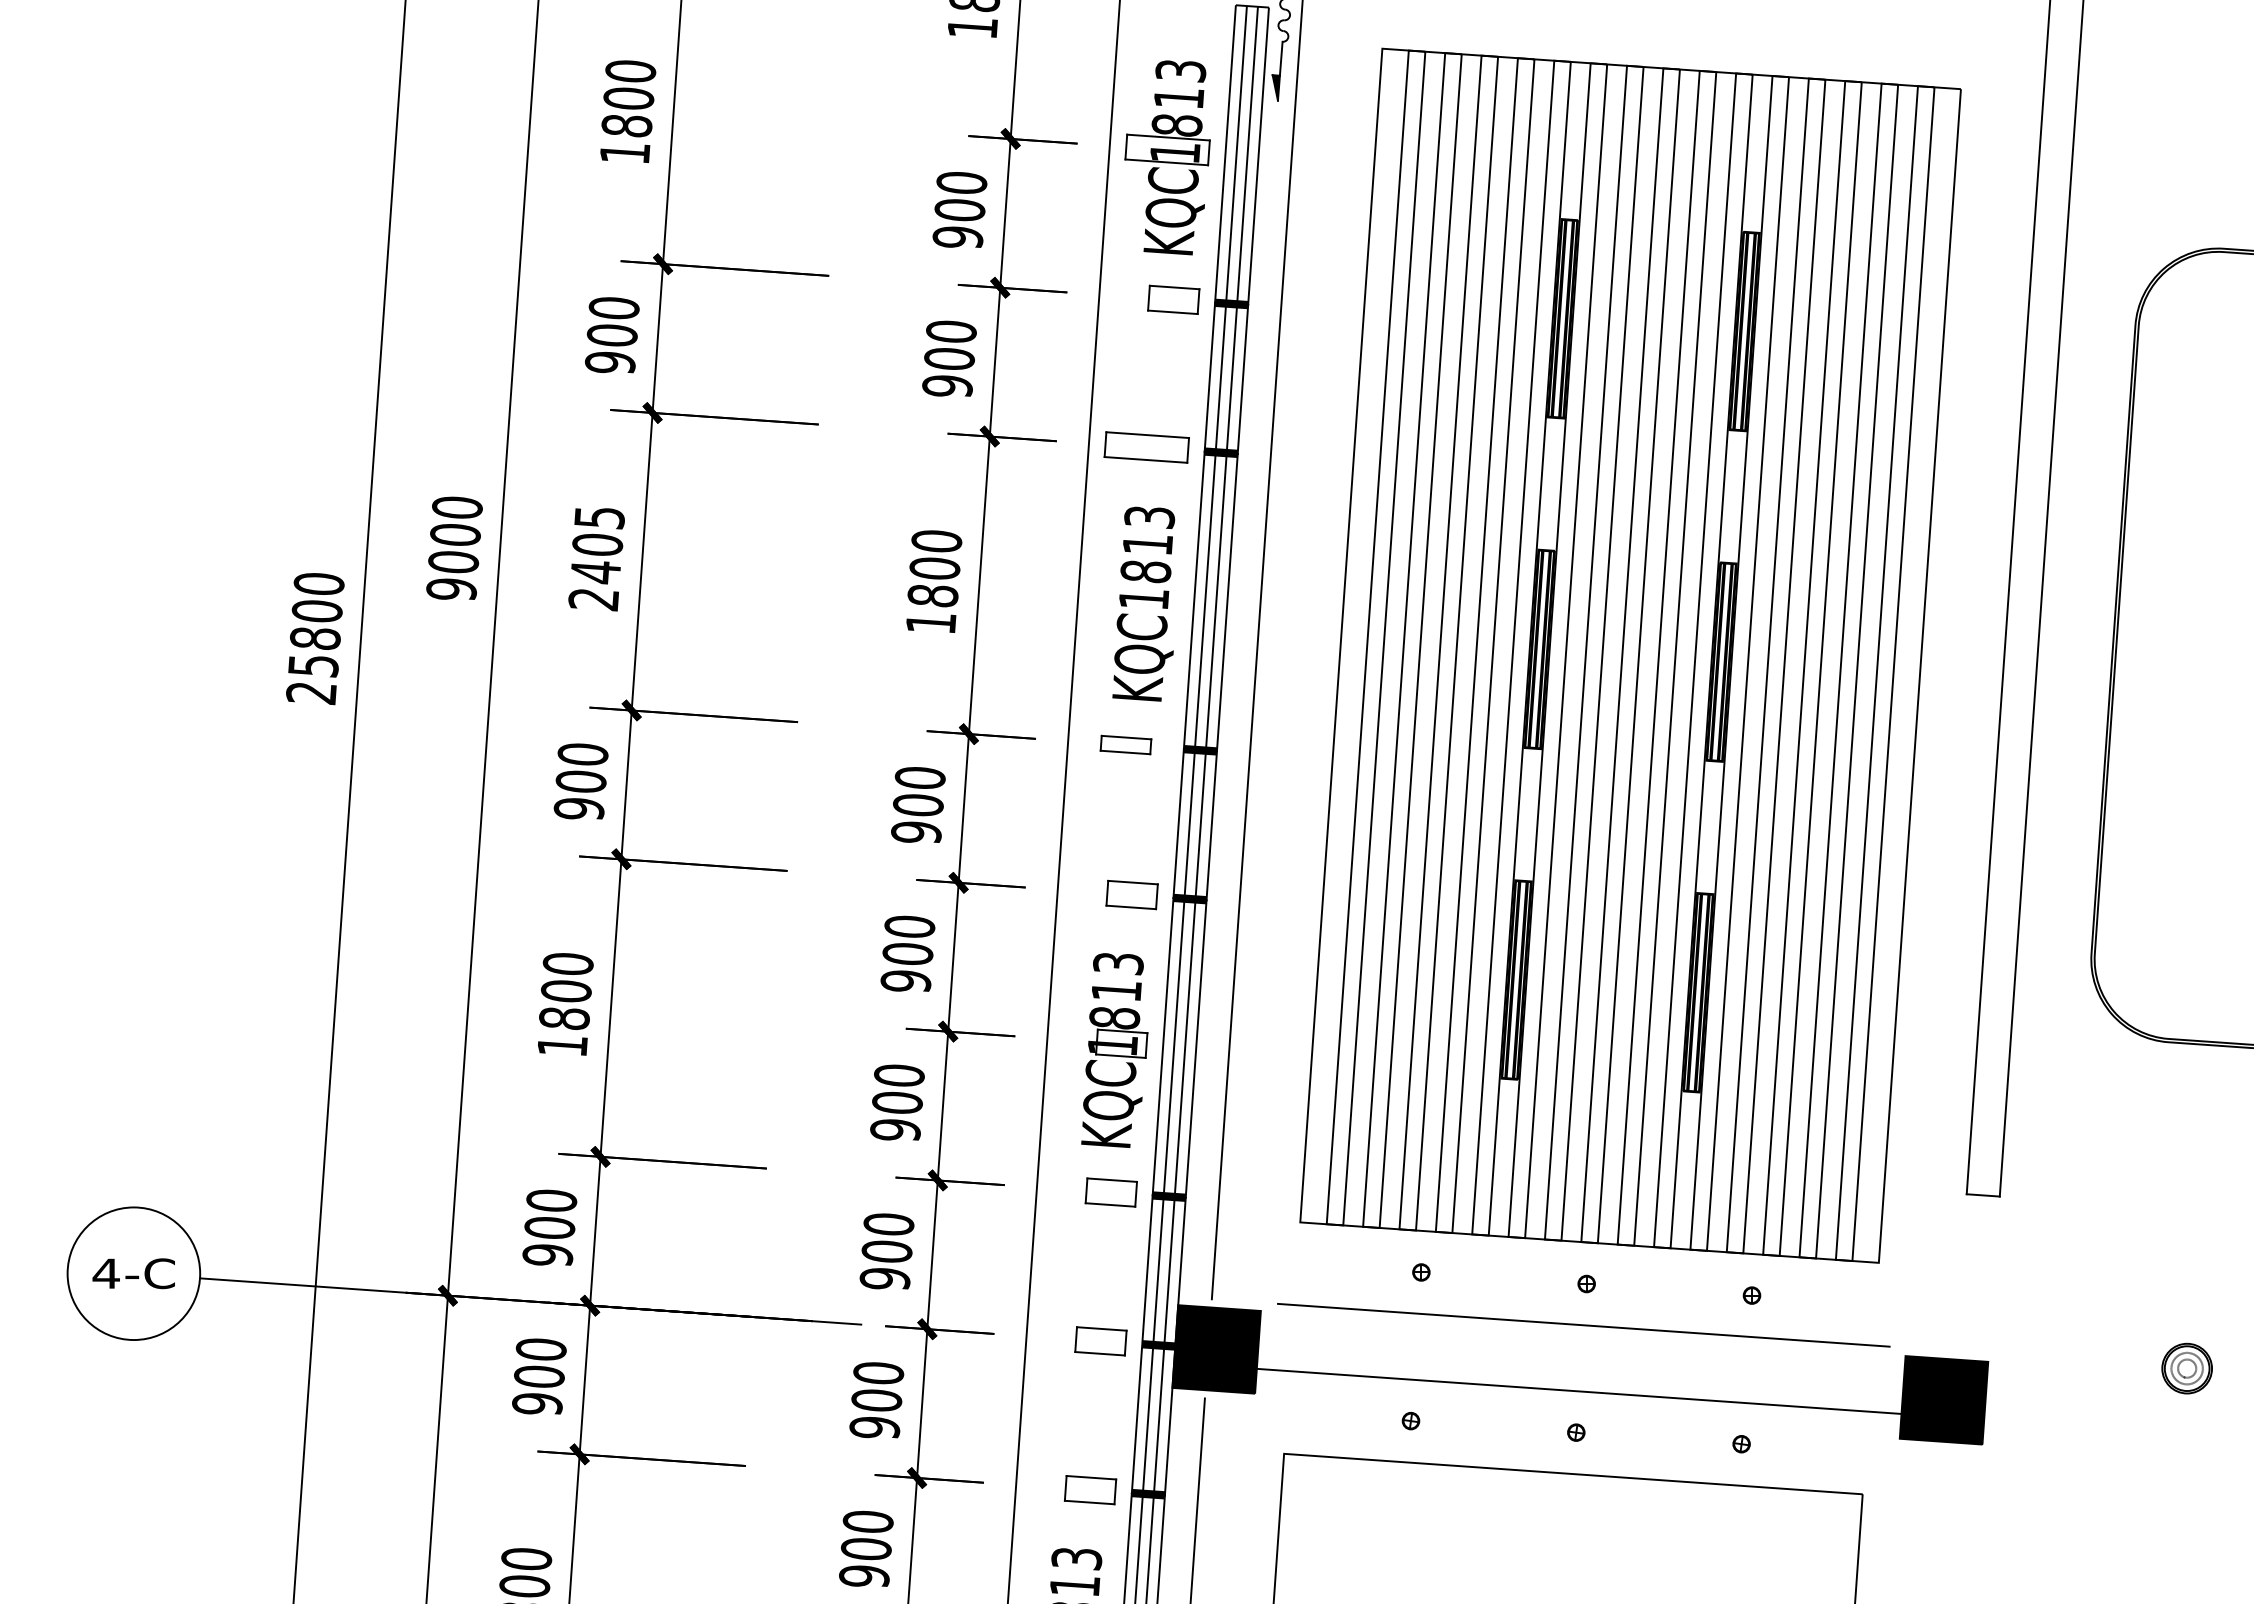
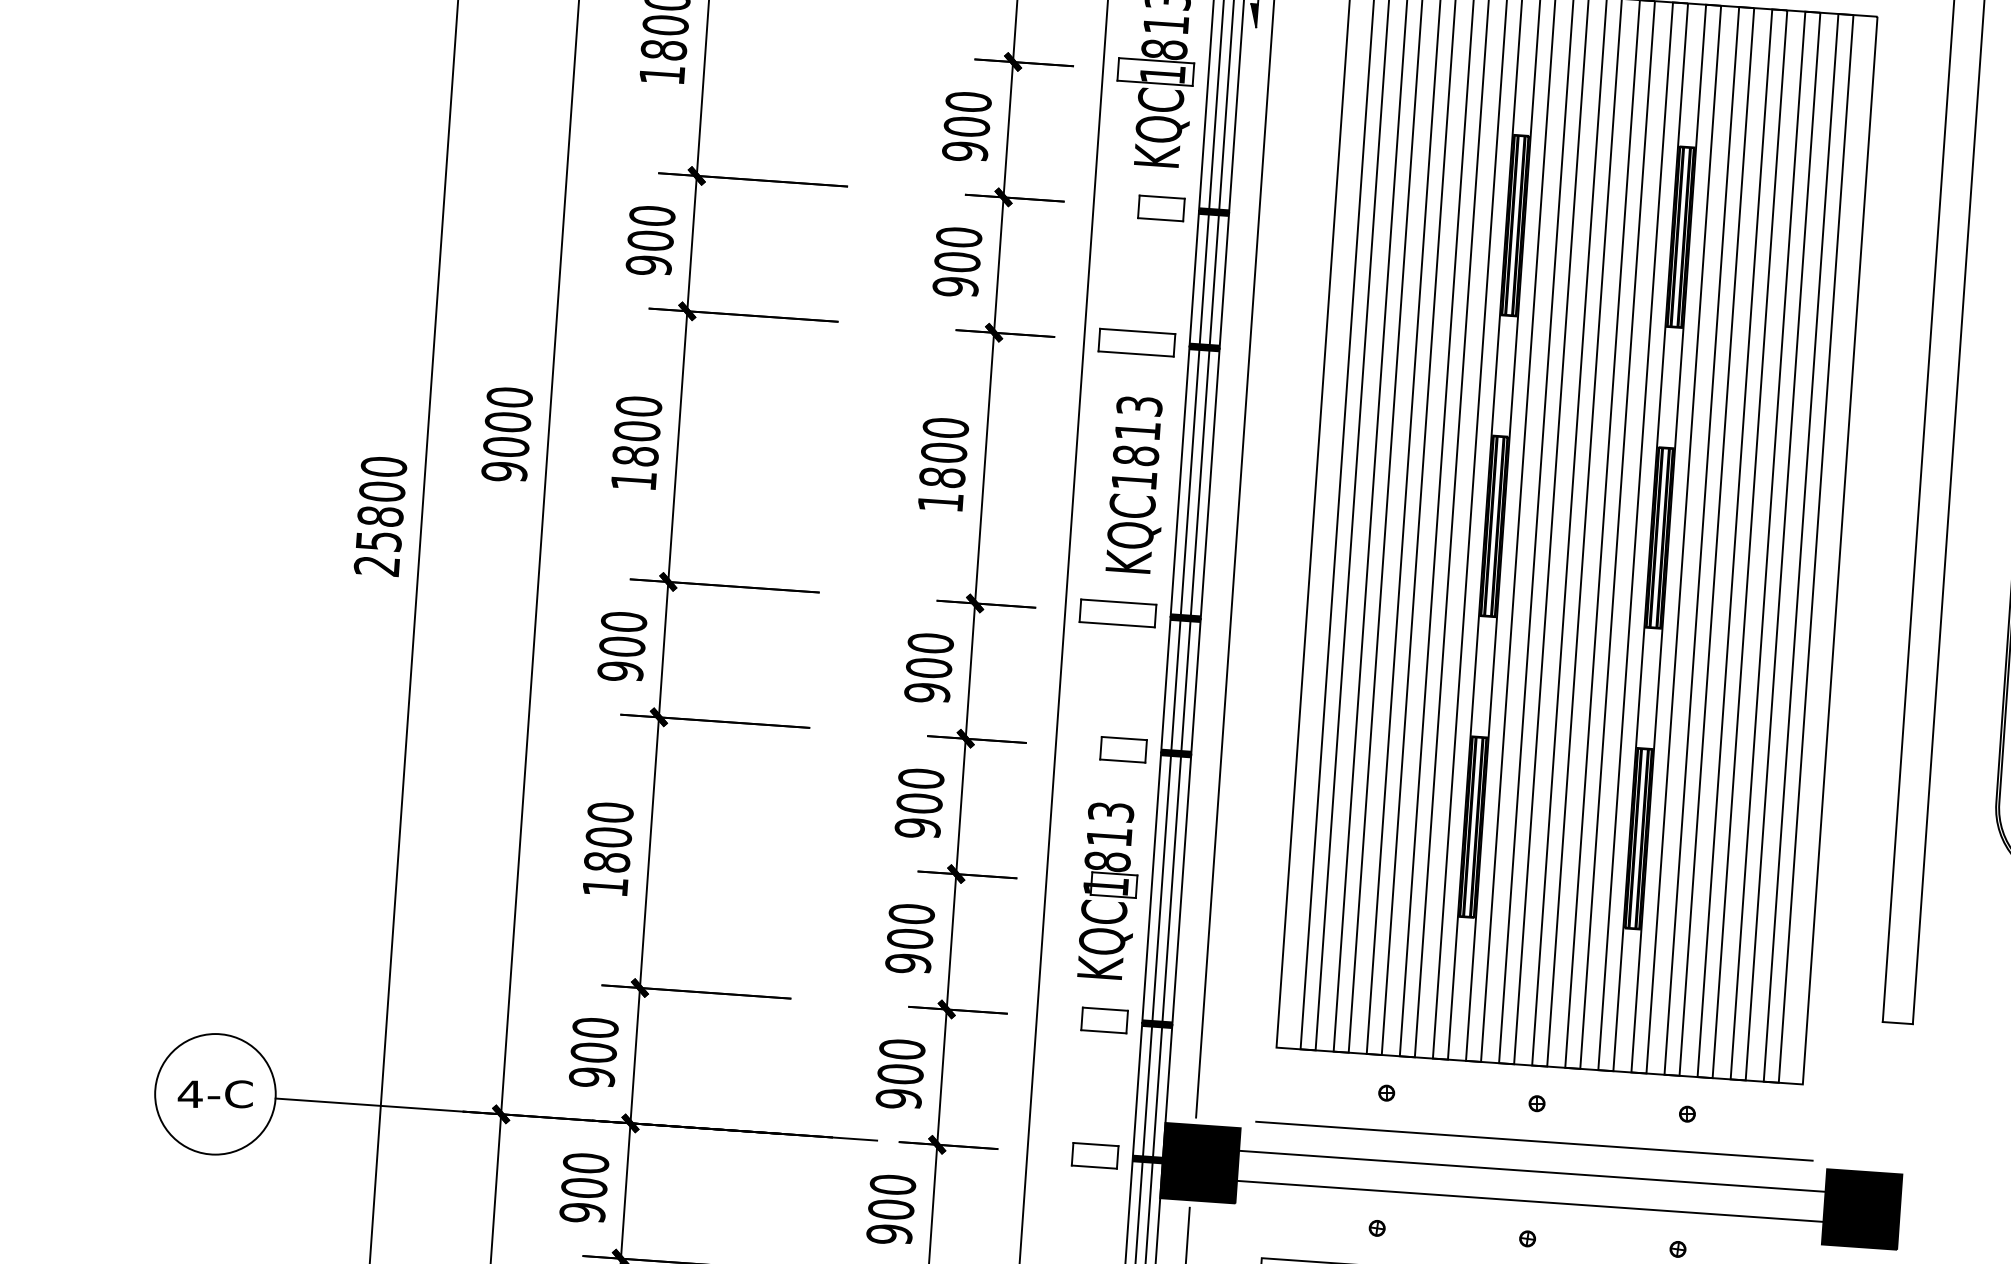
text: (596, 558) -> (636, 443), 2405 -> 1800
part: (1125, 744) -> (1117, 612), size x1.67
line: (1581, 1357) -> (1532, 1170), added

